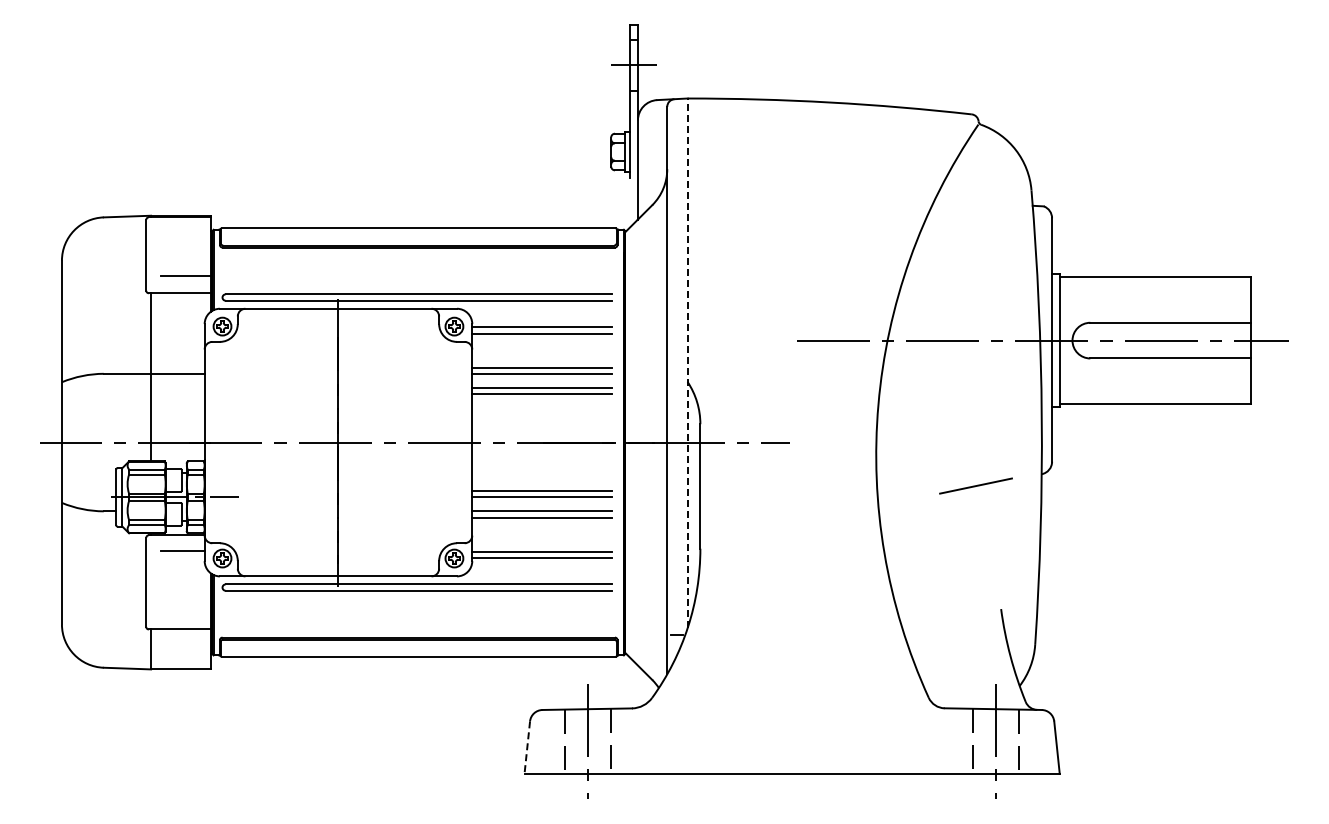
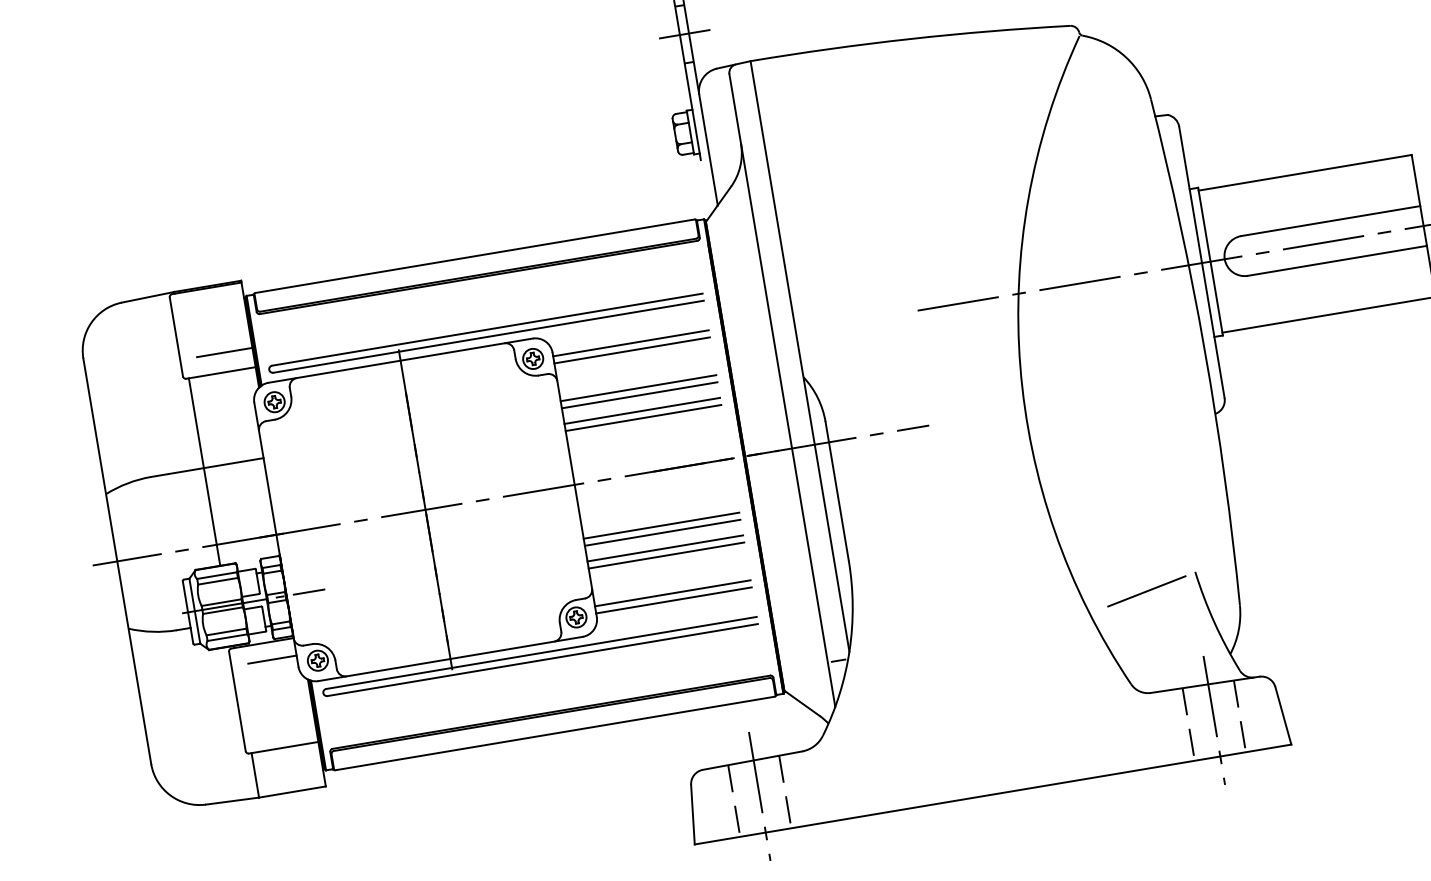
line: (687, 363) -> (799, 356), dashed -> solid
line: (975, 485) -> (1146, 590), moved
line: (527, 748) -> (693, 815), dashed -> solid

